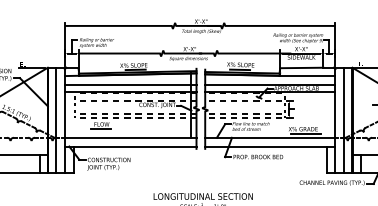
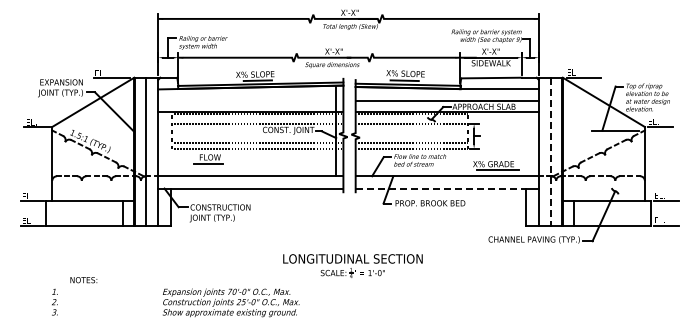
line: (130, 84) -> (250, 101), removed
line: (344, 120) -> (551, 151), solid -> dashed
line: (266, 146) -> (441, 188), solid -> dashed

